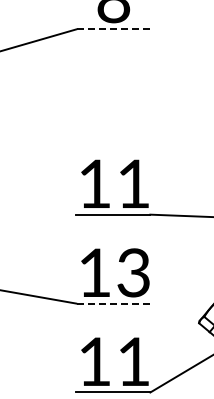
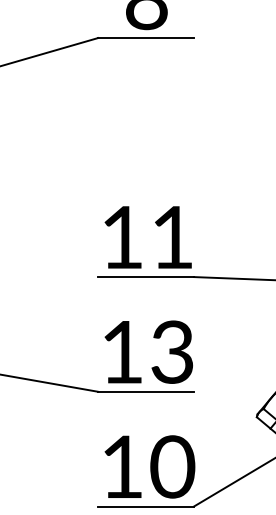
line: (112, 29) -> (145, 38), dashed -> solid
line: (112, 303) -> (145, 391), dashed -> solid
text: (133, 361) -> (172, 466), 11 -> 10

